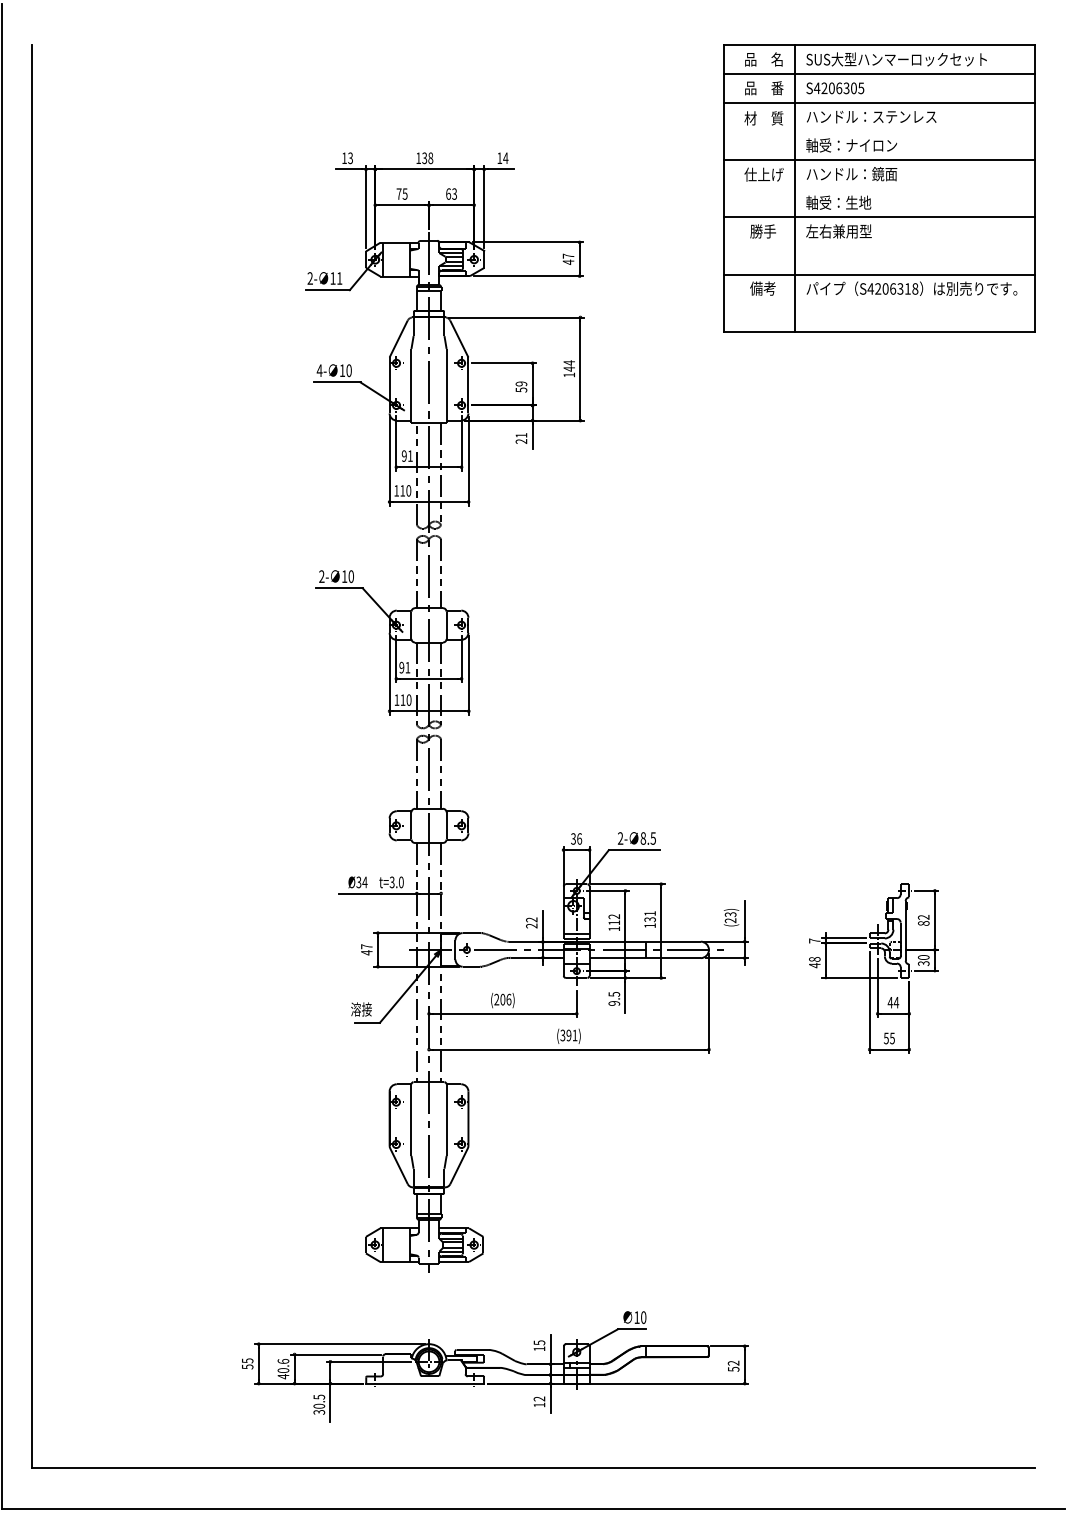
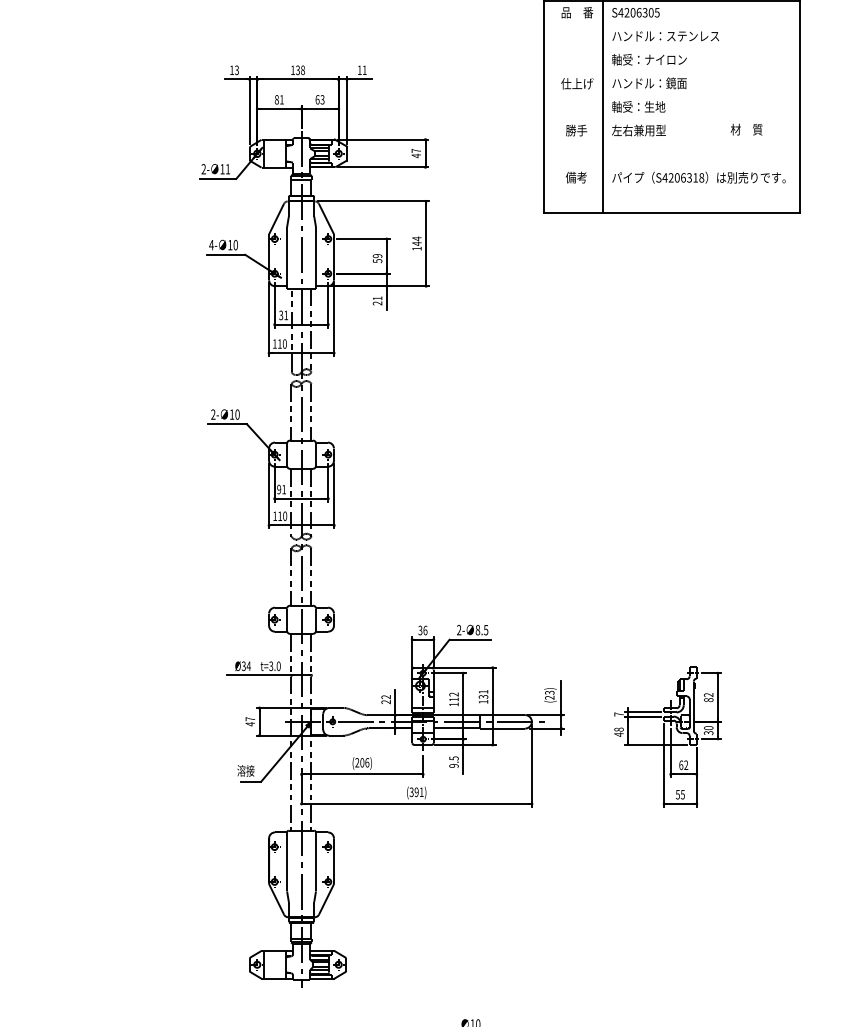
line: (879, 102) -> (672, 24), removed
text: (763, 118) -> (746, 129), moved
text: (505, 157) -> (364, 69), 14 -> 11
line: (879, 160) -> (672, 72), removed
text: (401, 193) -> (278, 99), 75 -> 81
line: (879, 217) -> (672, 119), removed
line: (879, 274) -> (672, 165), removed
text: (403, 455) -> (280, 314), 91 -> 31
text: (893, 1002) -> (683, 765), 44 -> 62

